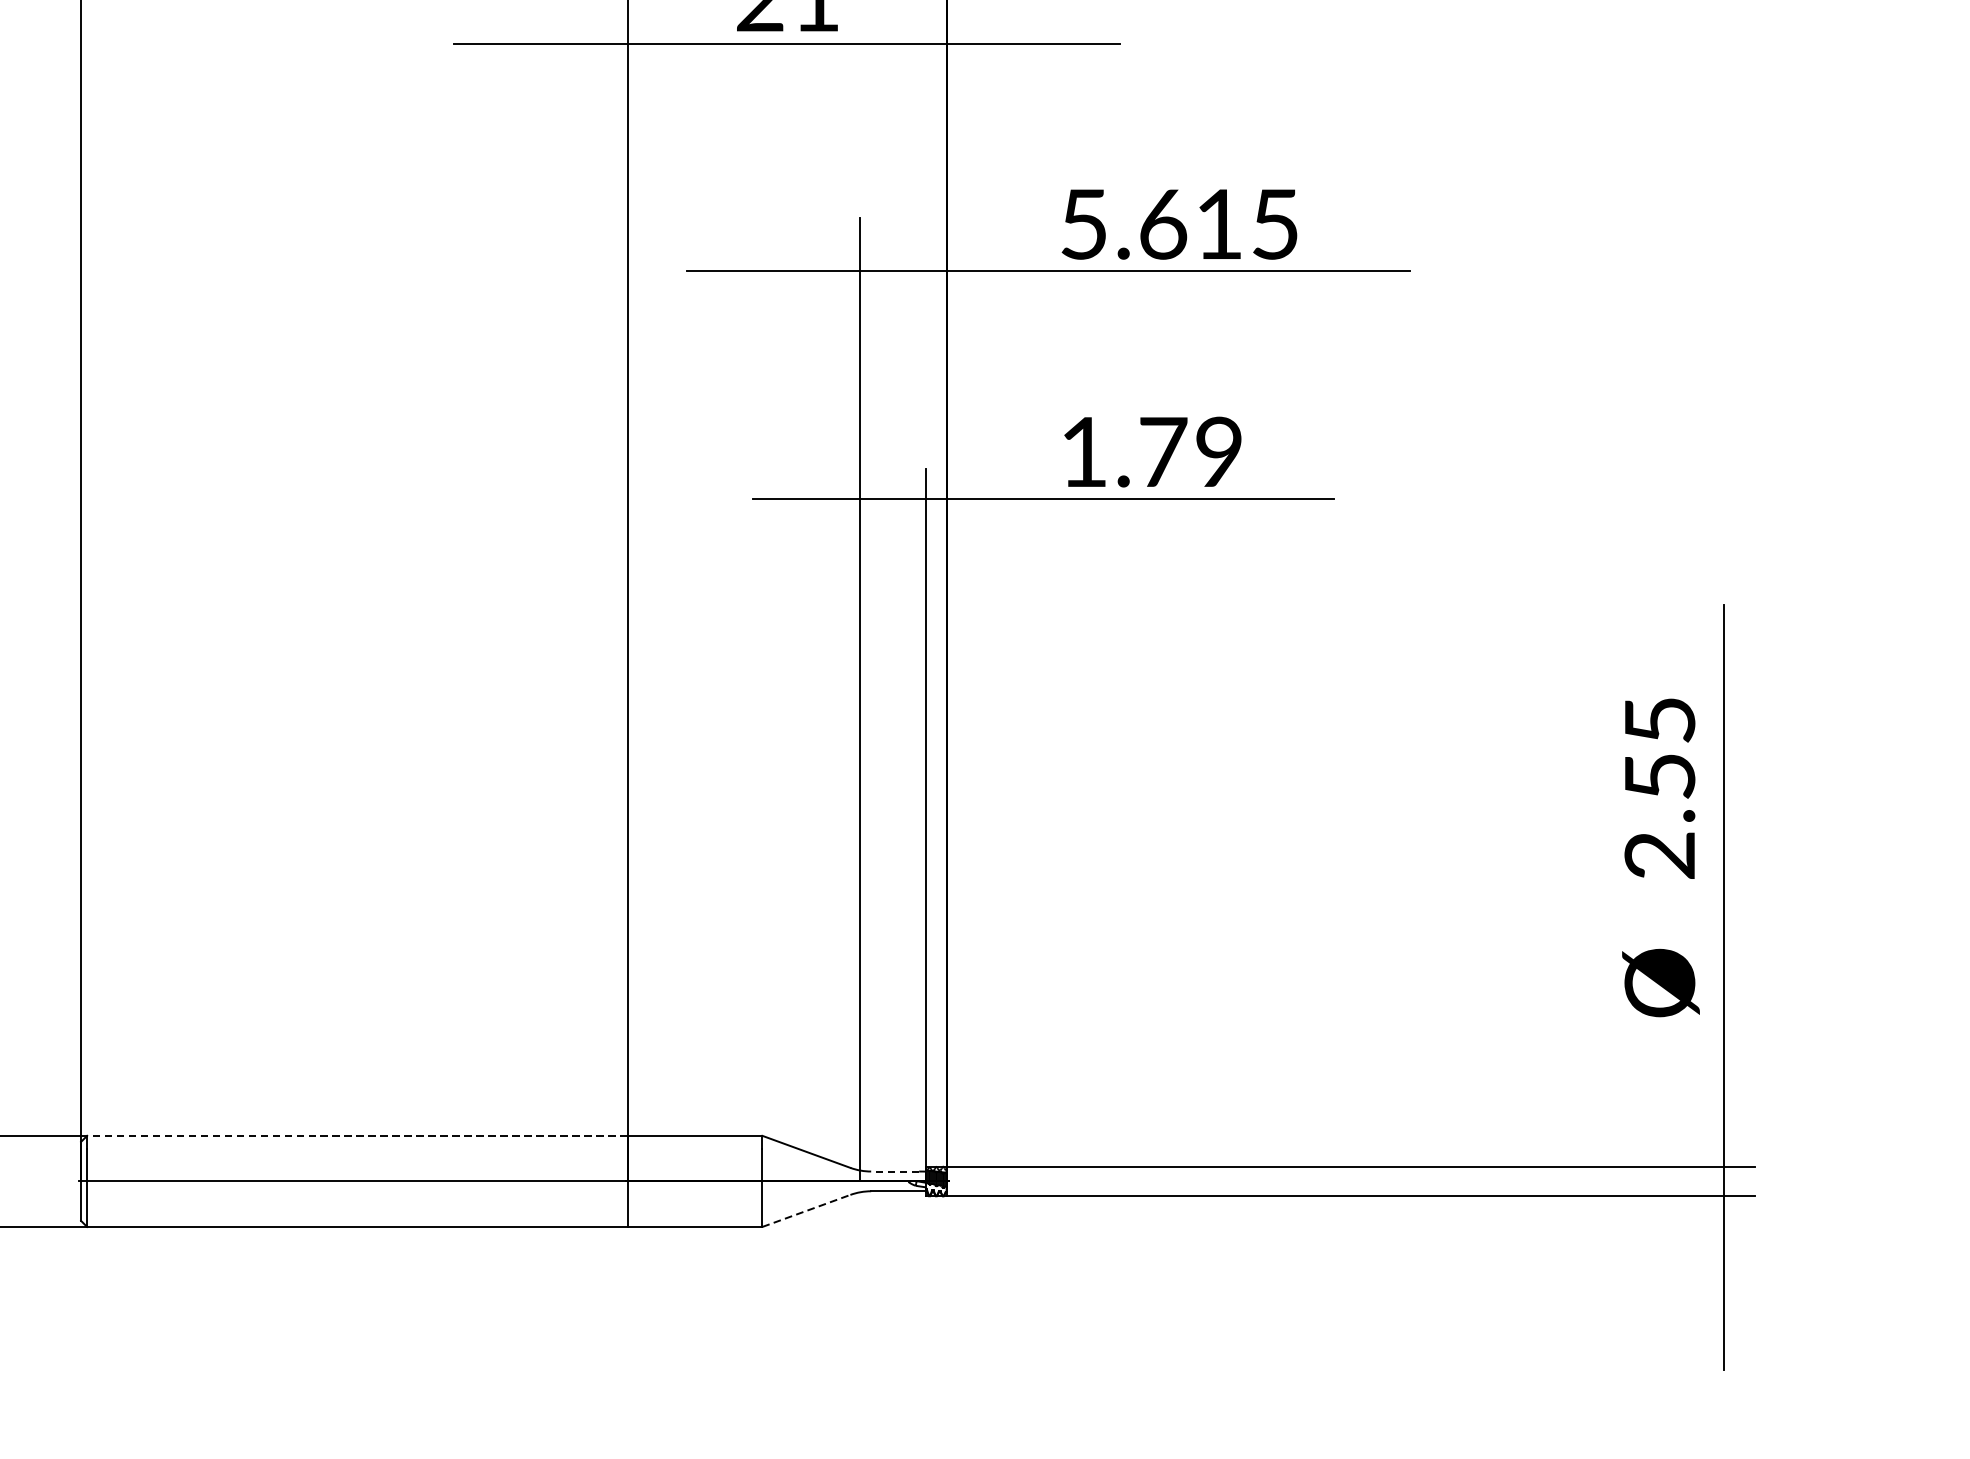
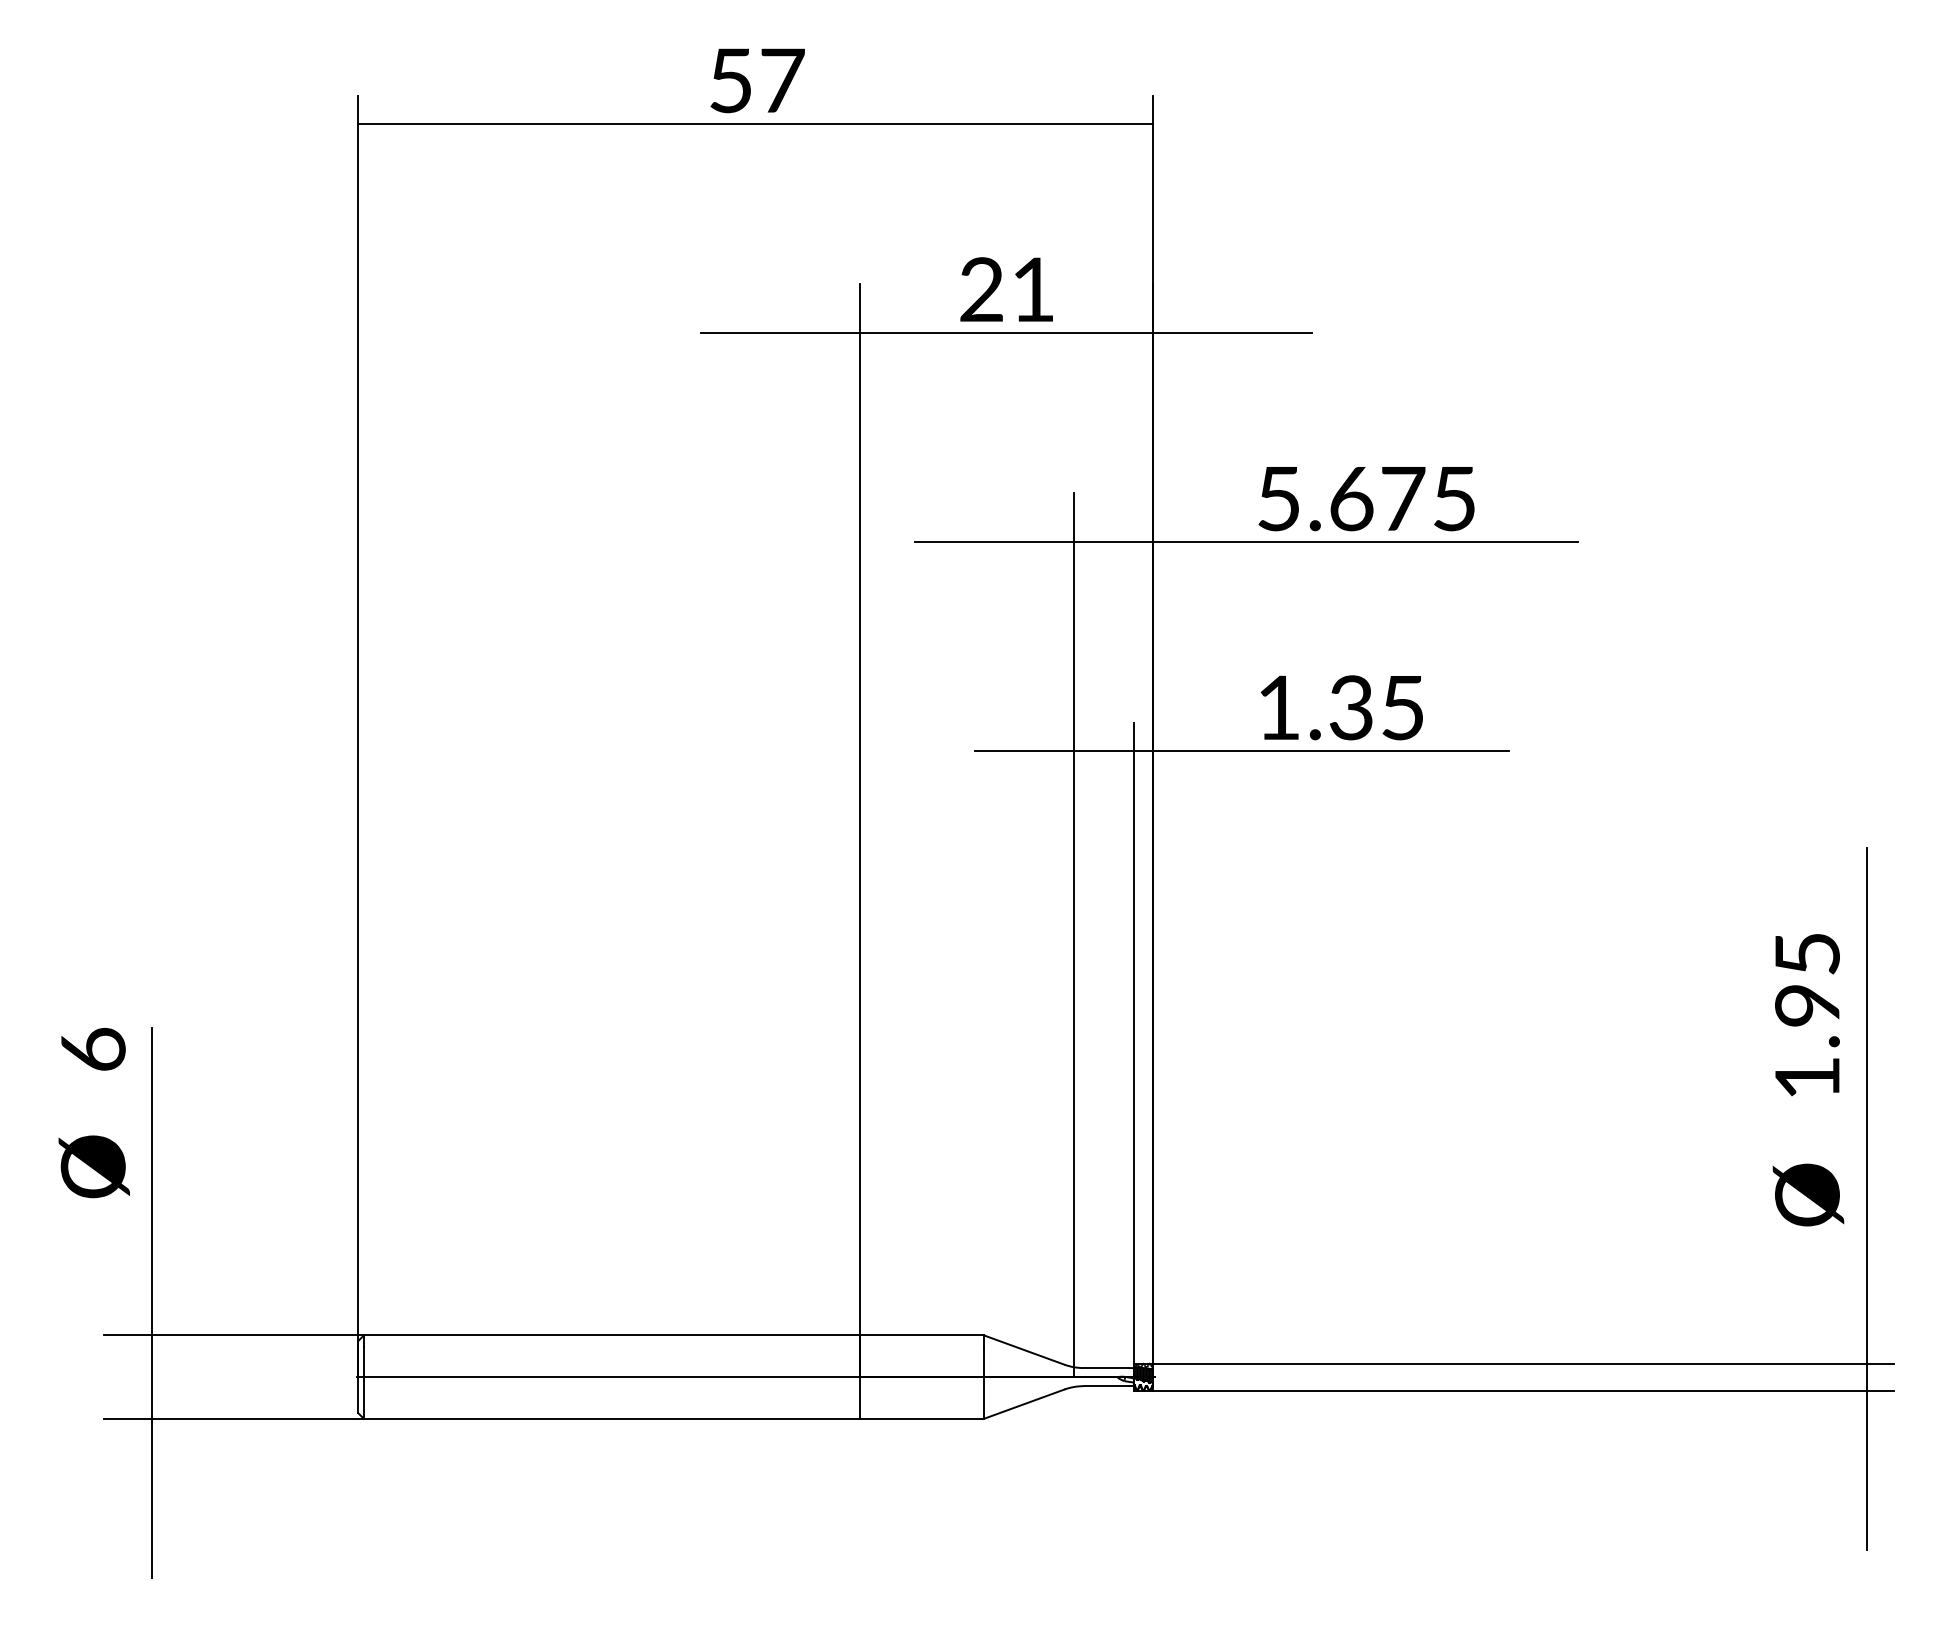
text: (1219, 224) -> (1403, 498), 5.615 -> 5.675
text: (1190, 451) -> (1376, 707), 1.79 -> 1.35
text: (1659, 816) -> (1807, 1042), 2.55 -> 1.95
line: (356, 1136) -> (611, 1335), dashed -> solid
line: (895, 1172) -> (1105, 1368), dashed -> solid
line: (806, 1211) -> (1024, 1404), dashed -> solid

